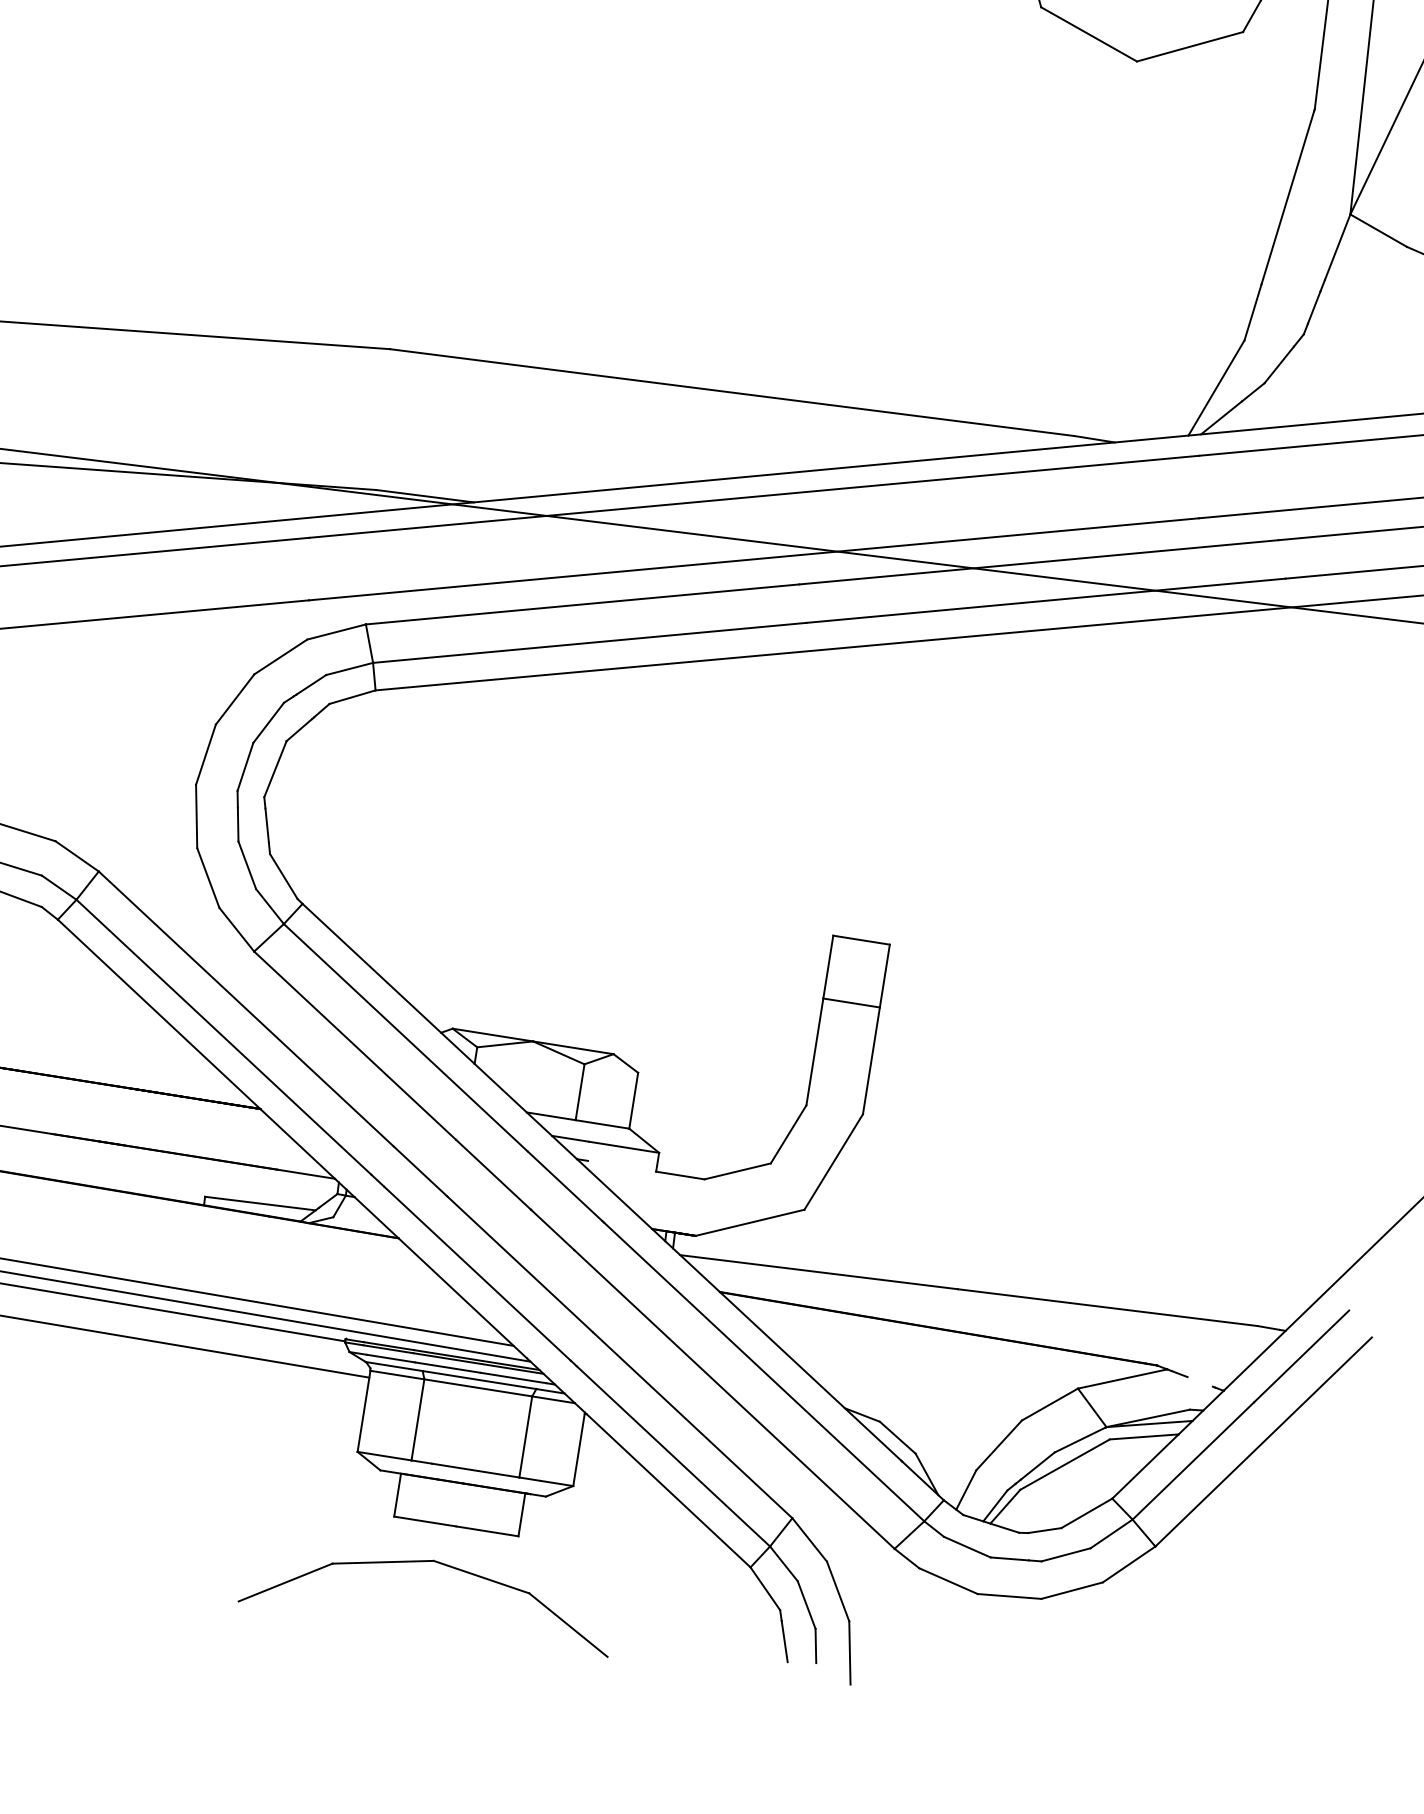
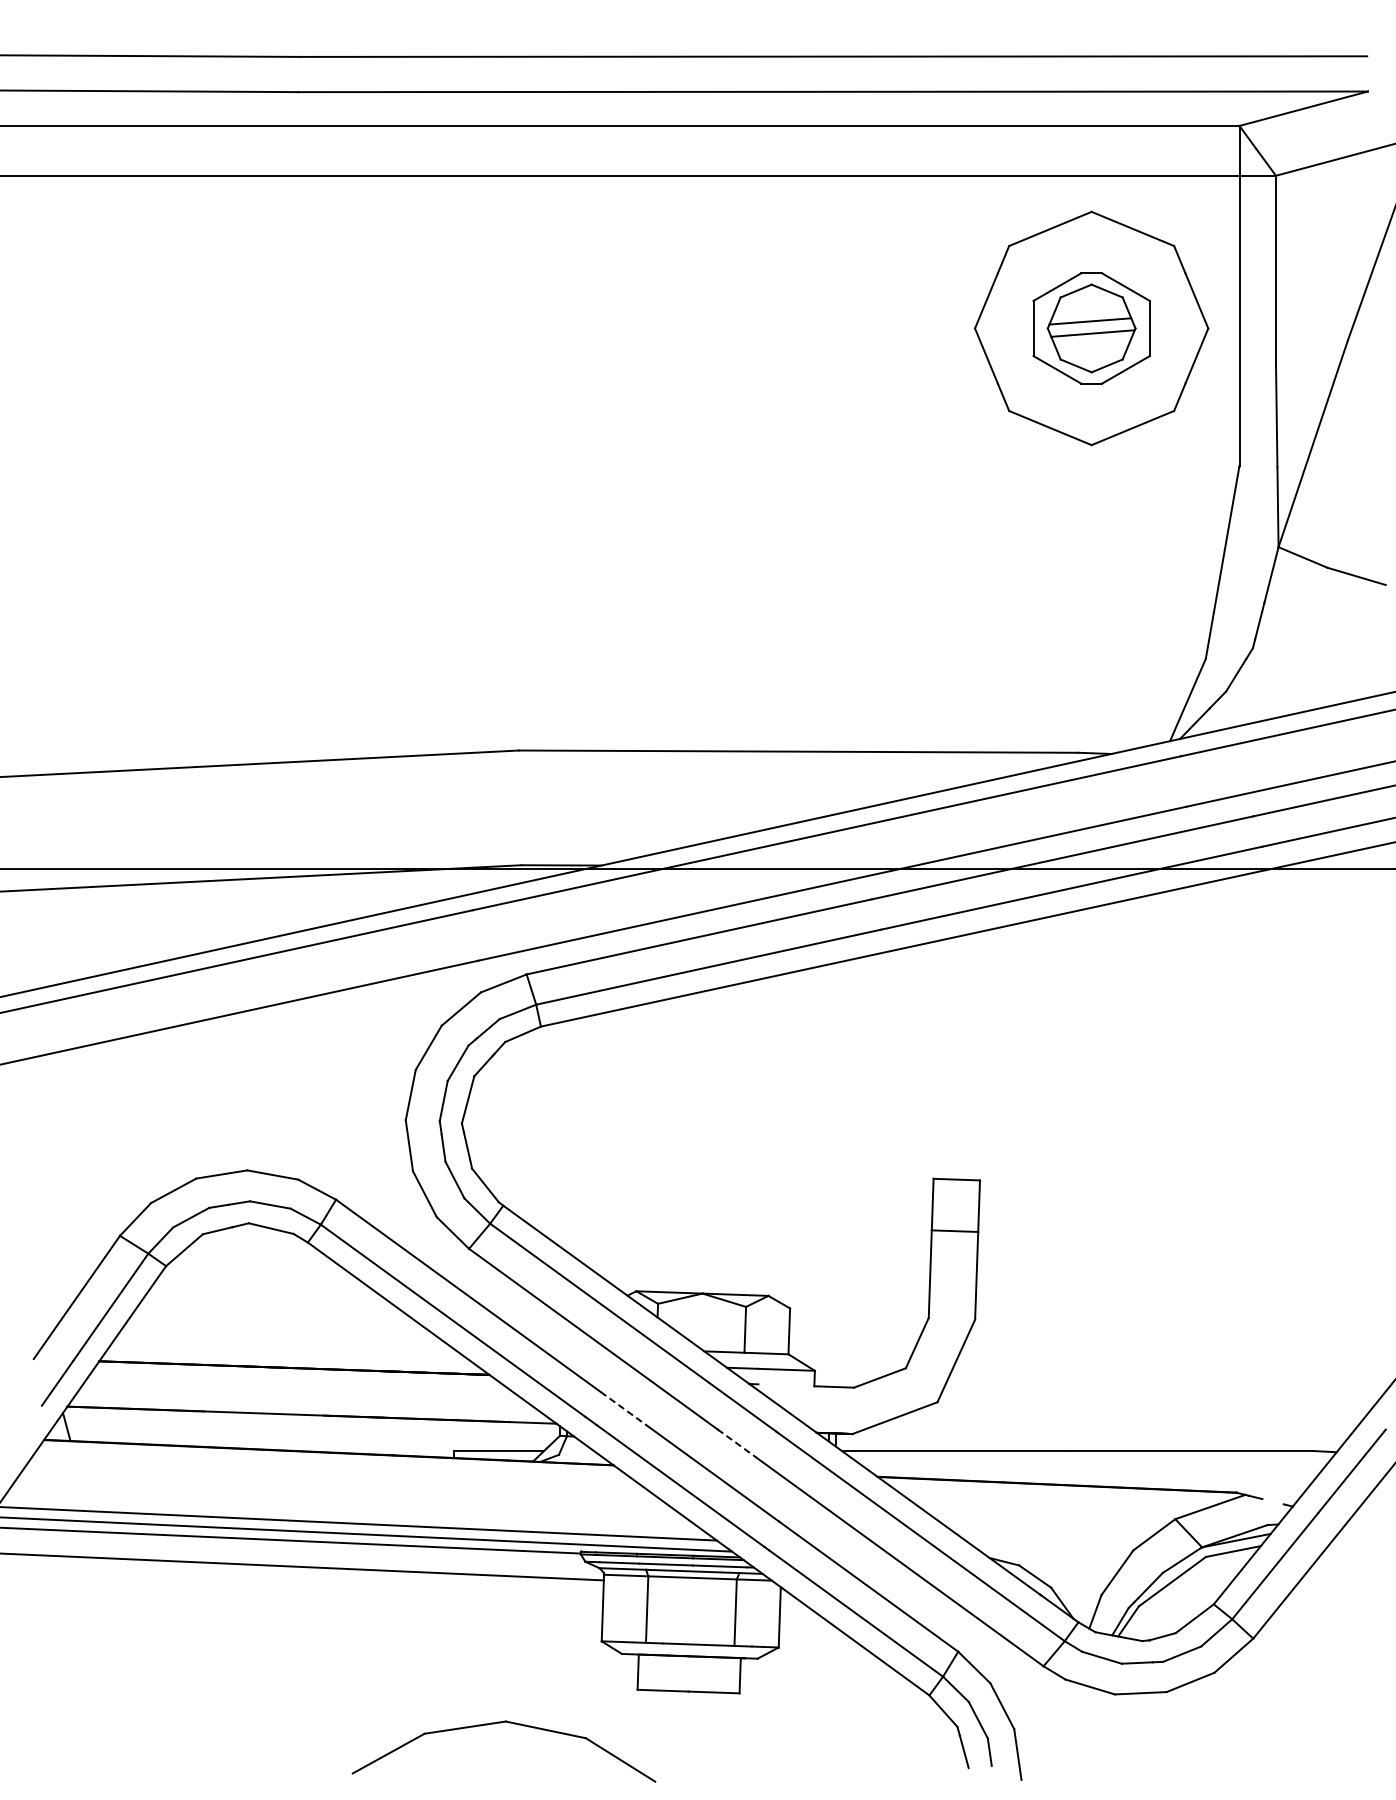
line: (420, 1171) -> (624, 1409), solid -> dashed
line: (552, 1230) -> (736, 1443), solid -> dashed
part: (428, 1562) -> (501, 1723), moved

